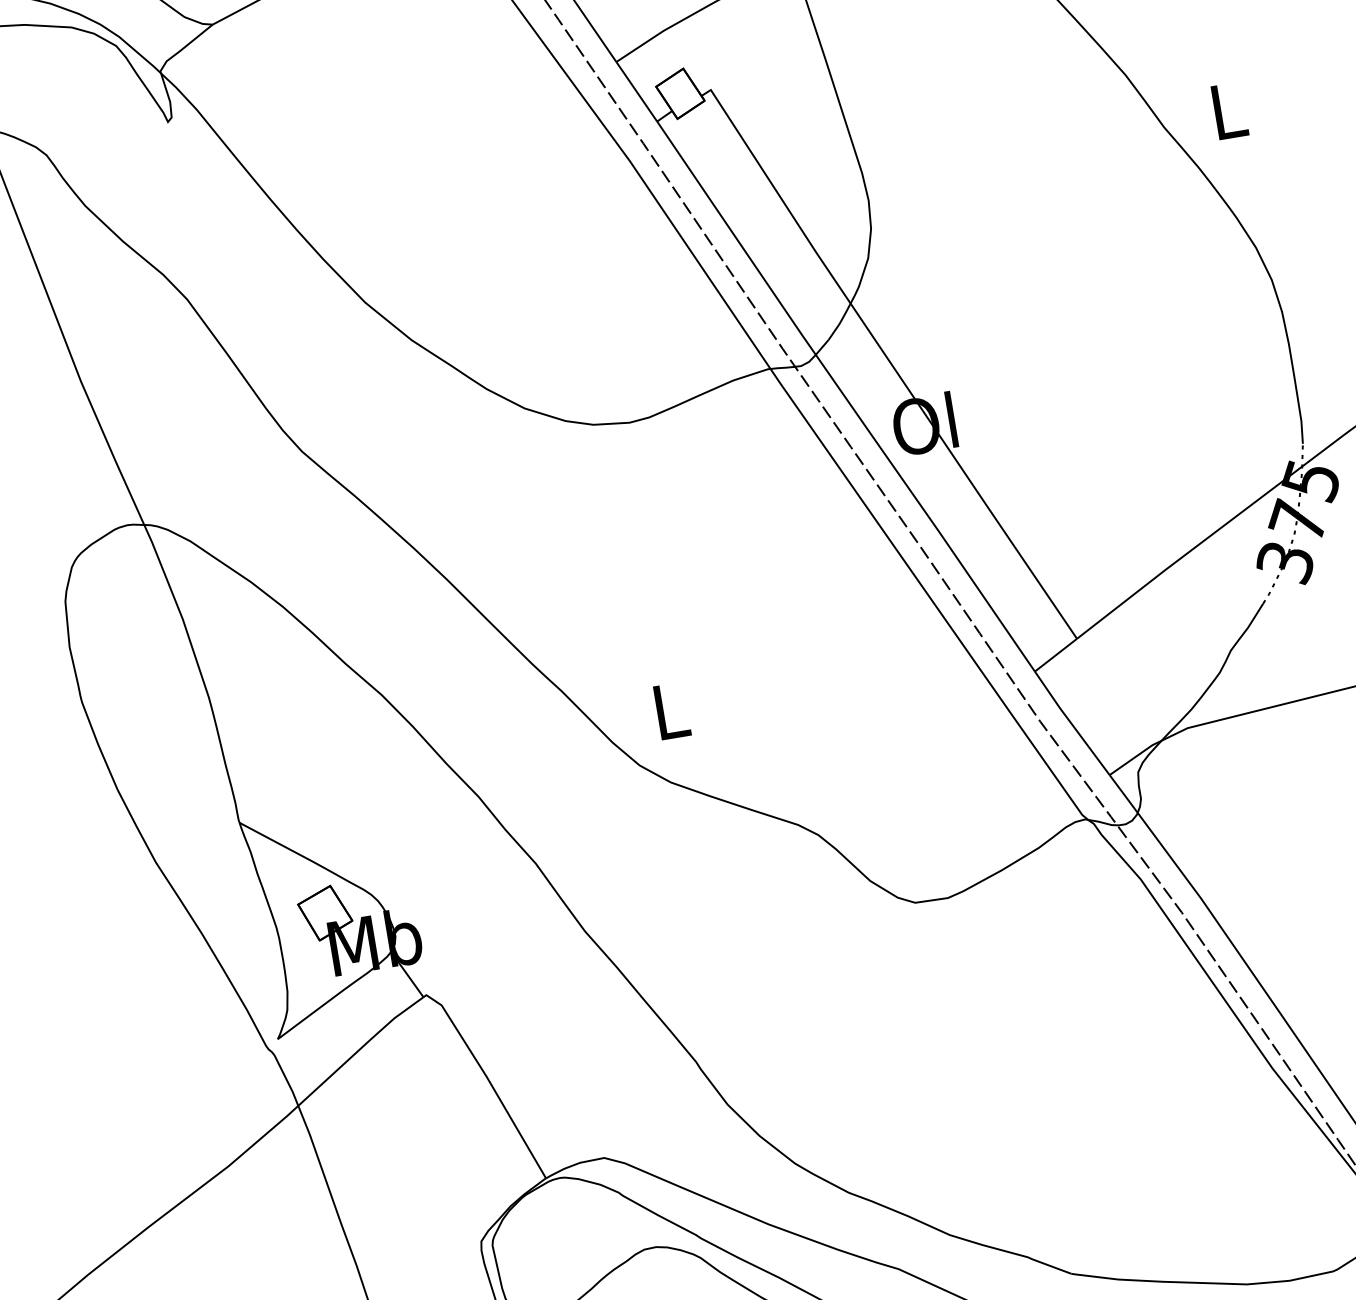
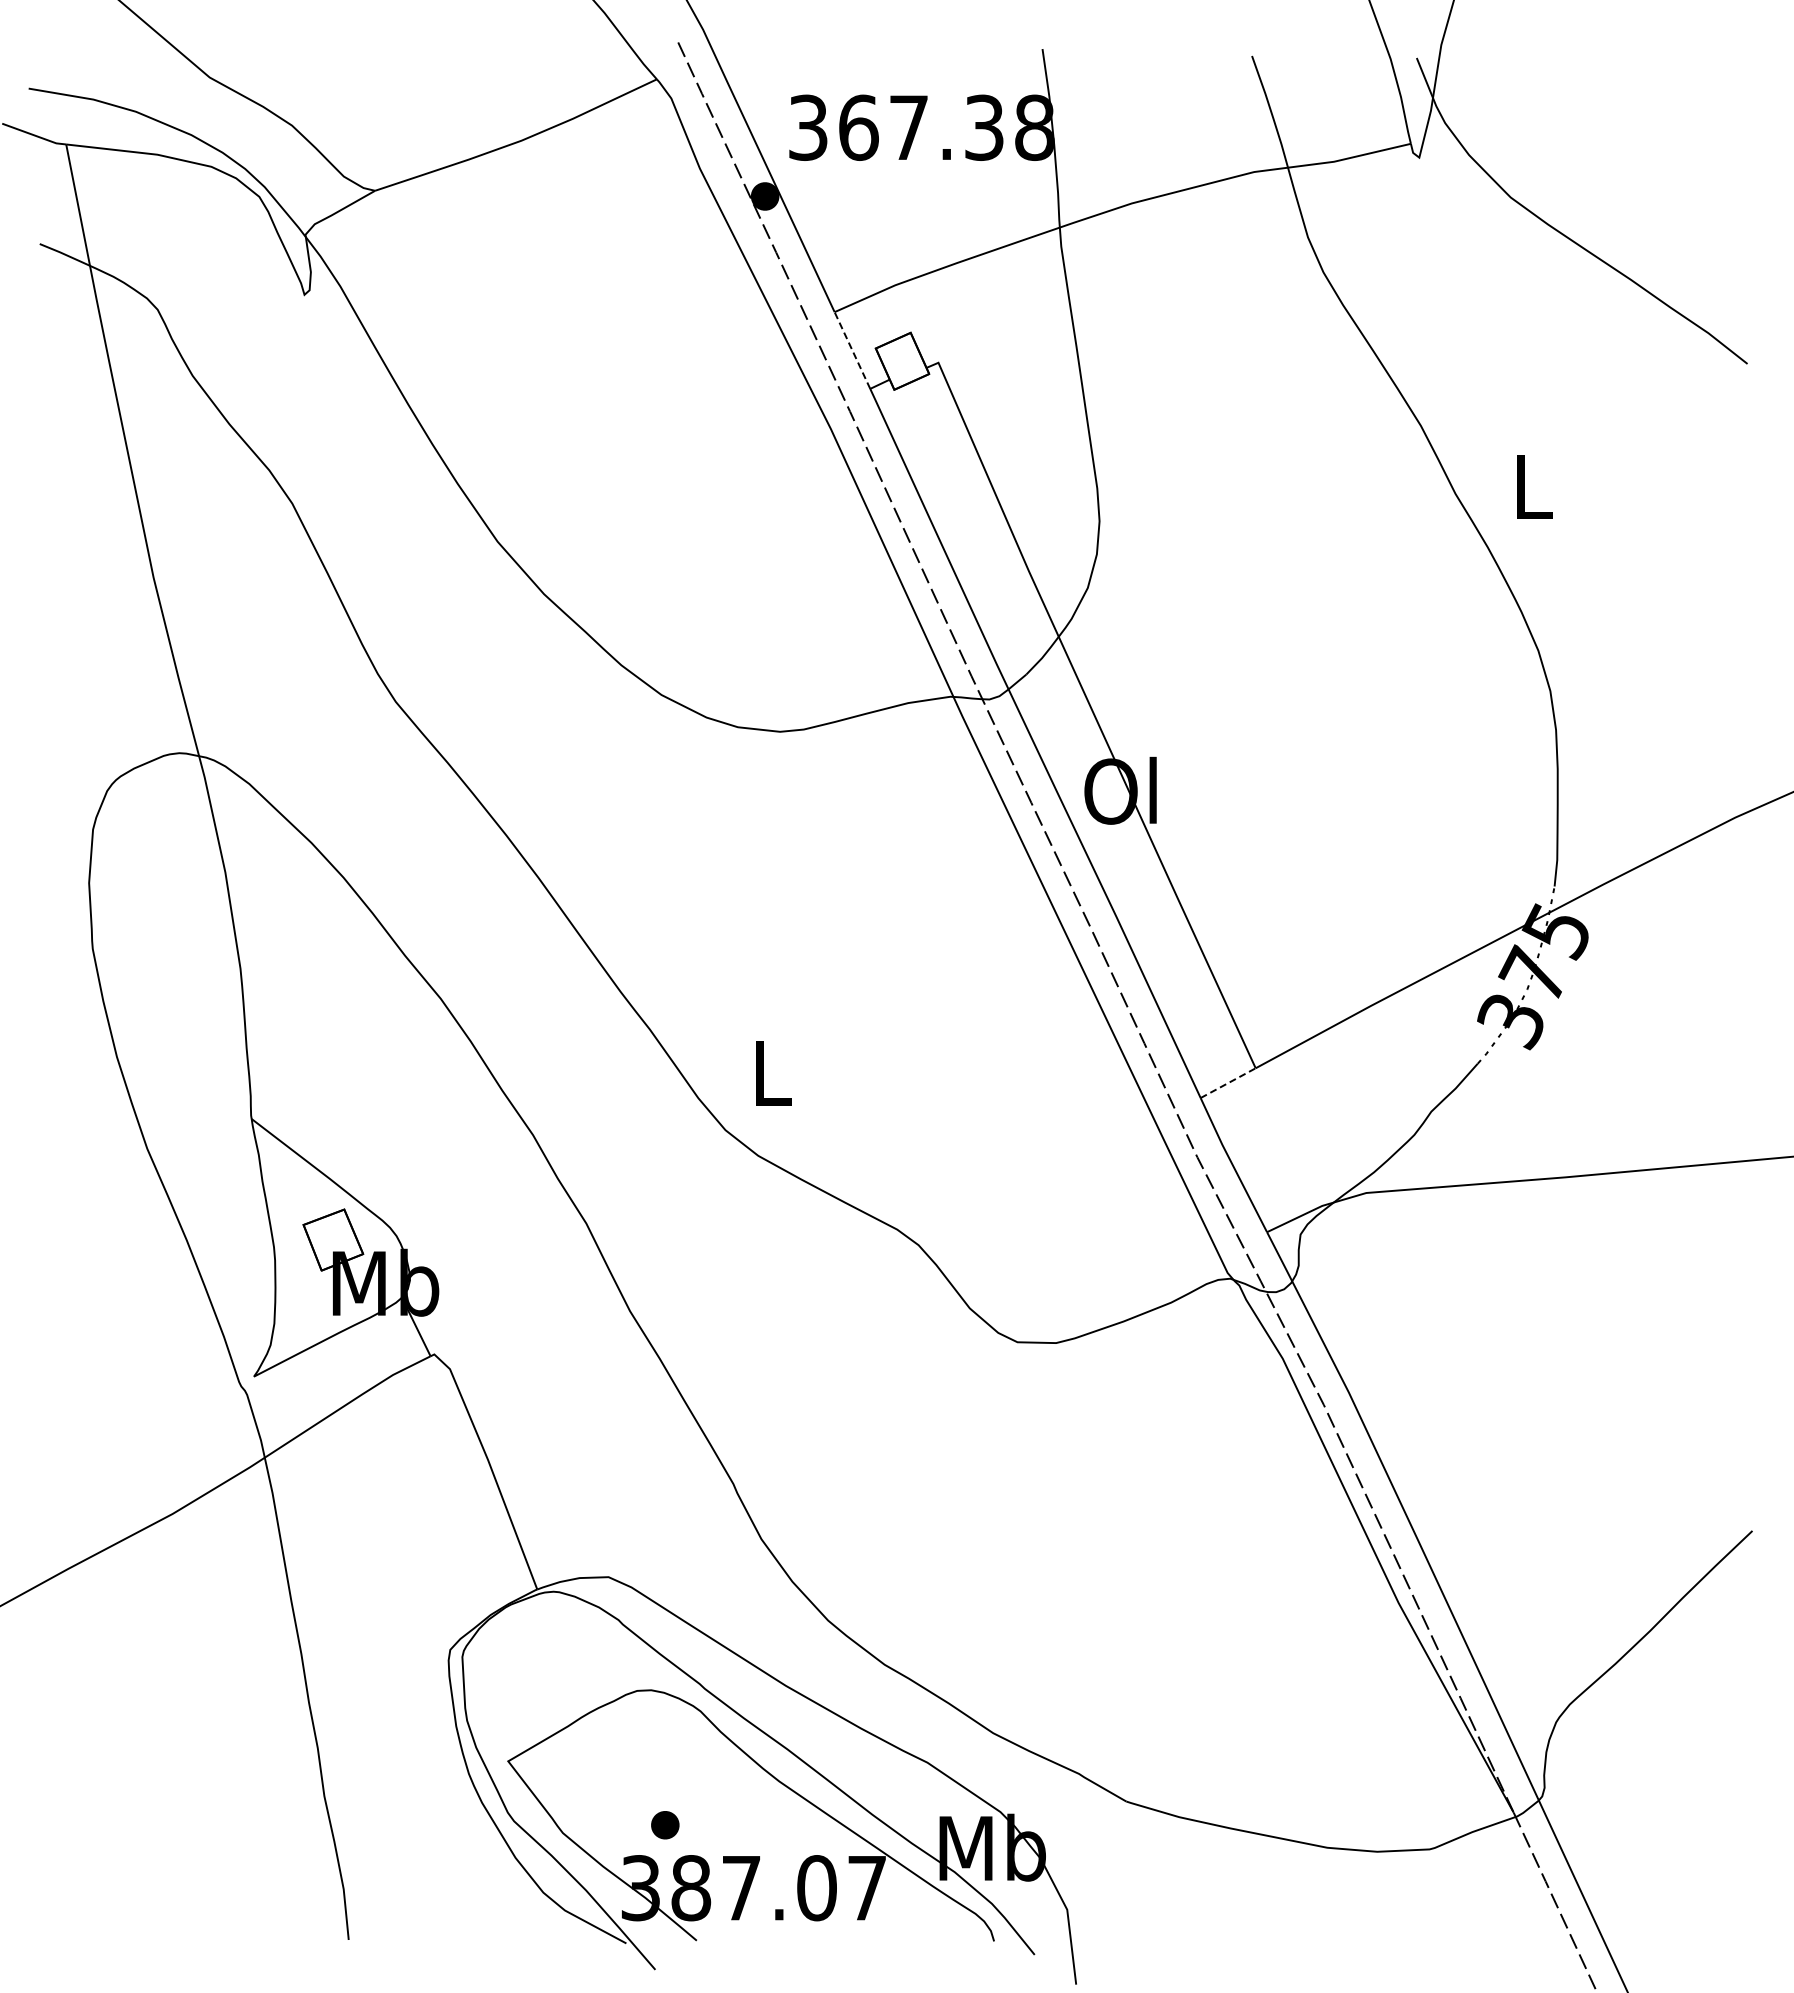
line: (636, 91) -> (852, 350), solid -> dashed
line: (1056, 654) -> (1228, 1082), solid -> dashed

